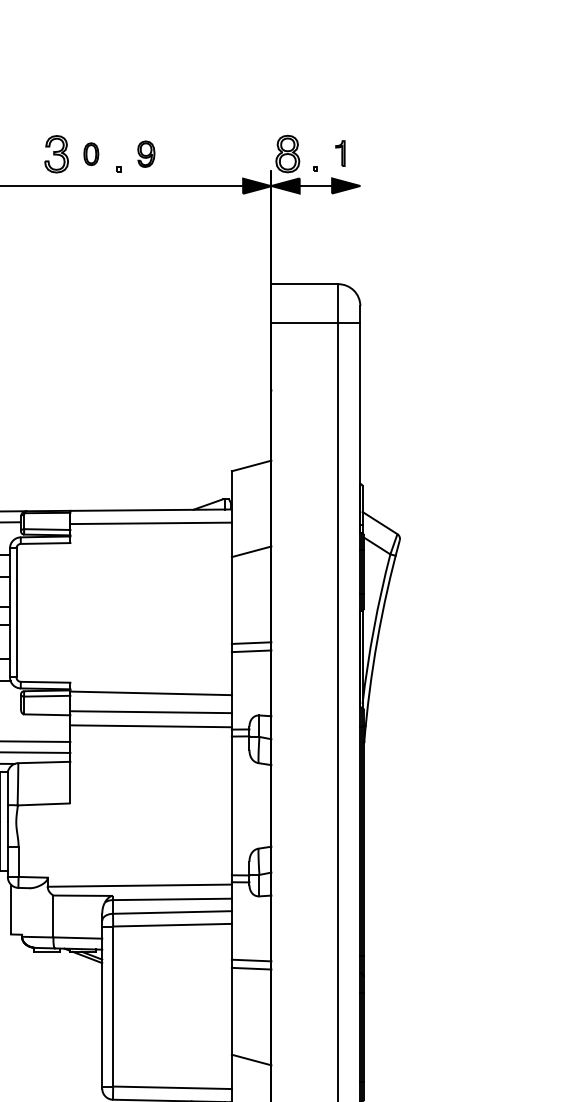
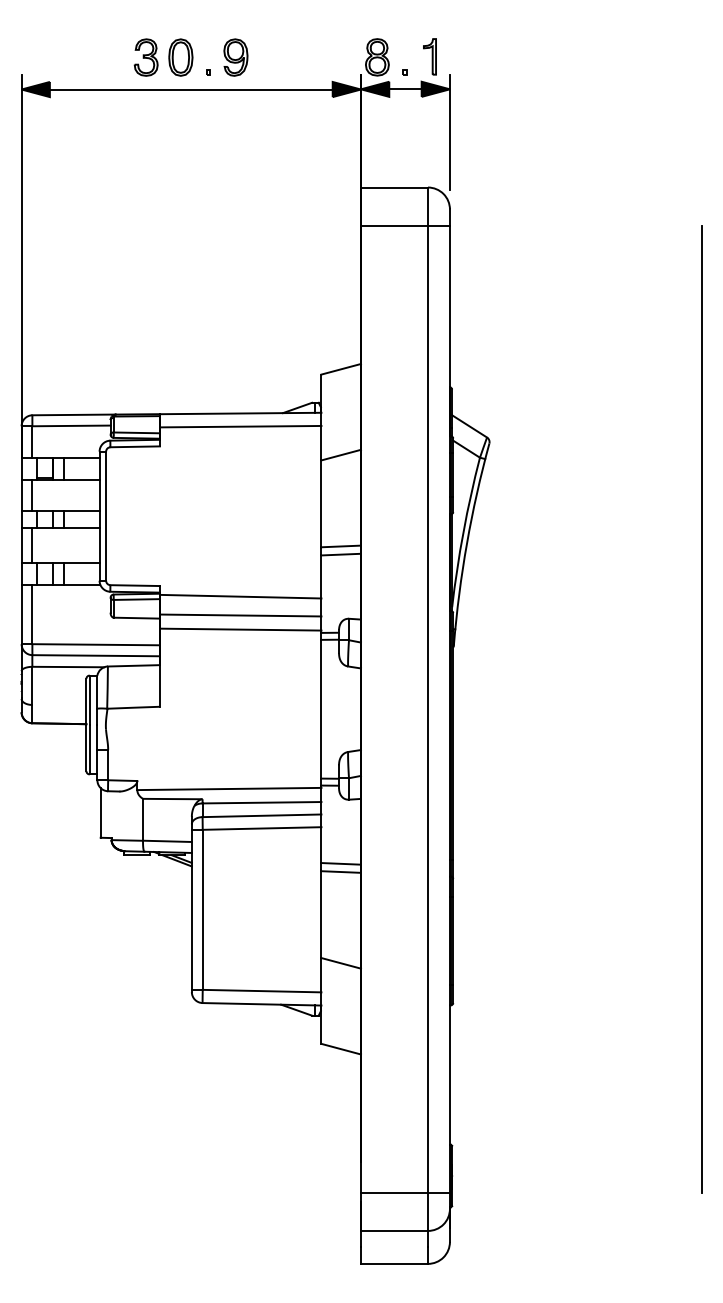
part: (339, 153) -> (429, 56), size x1.43
part: (90, 154) -> (180, 57), size x1.67
part: (145, 154) -> (235, 57), size x1.43
line: (359, 229) -> (449, 132), added

